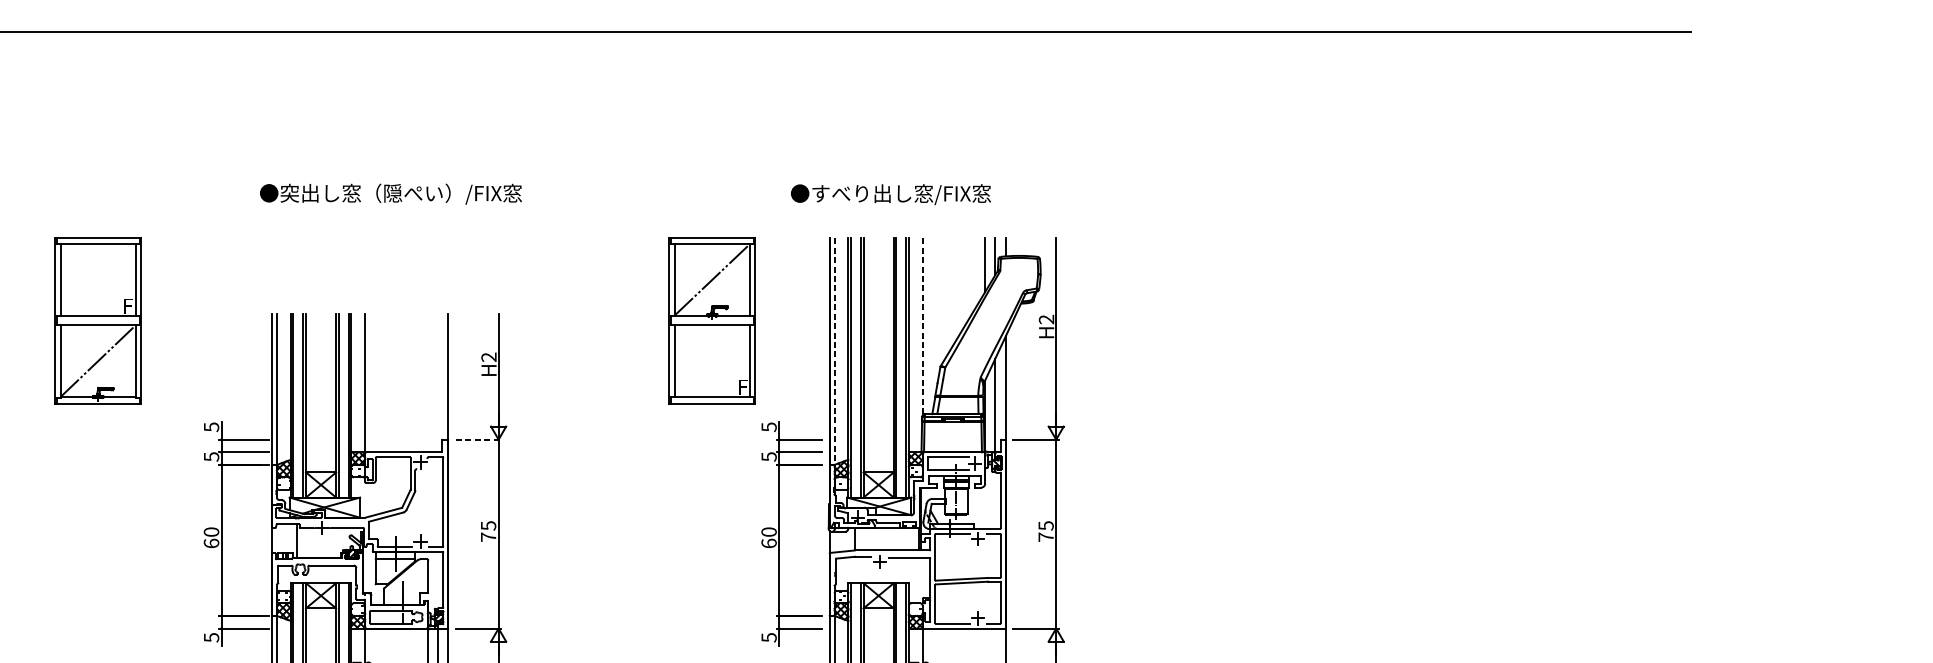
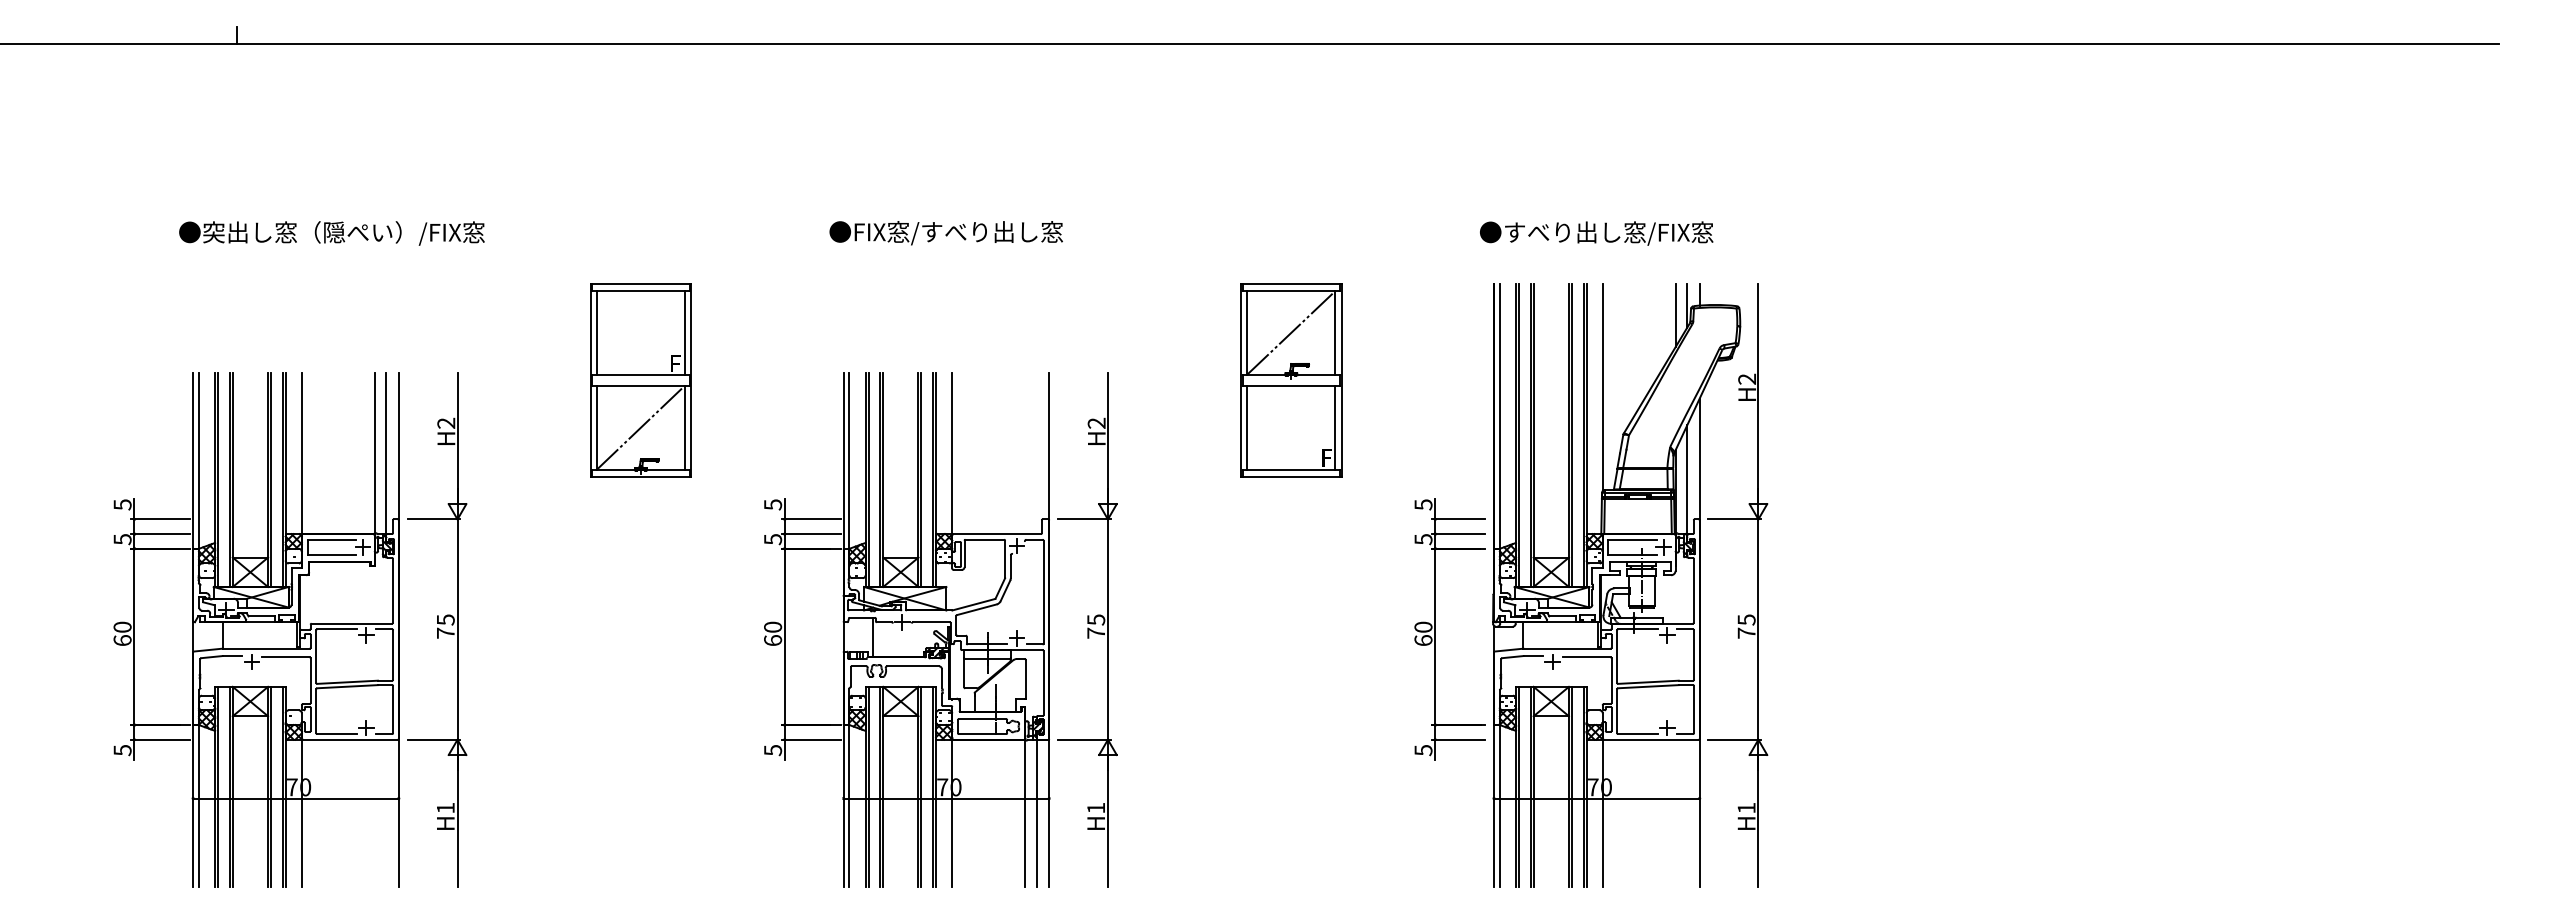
text: (401, 193) -> (994, 232), ●突出し窓（隠ぺい）/FIX窓 -> ●FIX窓/すべり出し窓
text: (890, 194) -> (1596, 233), moved
part: (712, 320) -> (1291, 380), moved
line: (922, 327) -> (1602, 388), dashed -> solid
line: (834, 352) -> (1499, 417), dashed -> solid
line: (478, 439) -> (1084, 519), dashed -> solid

